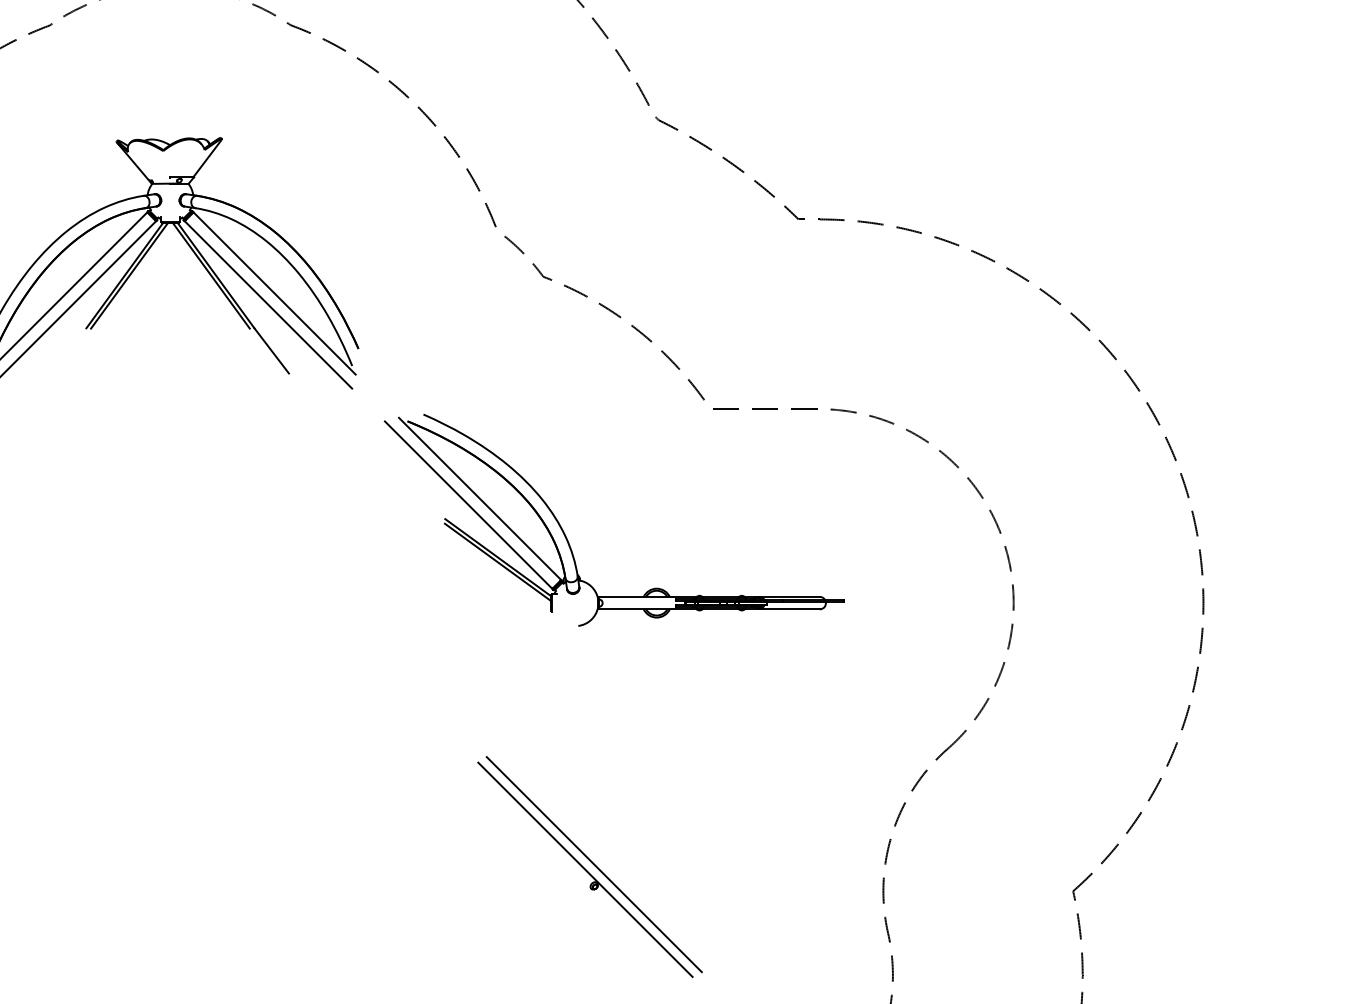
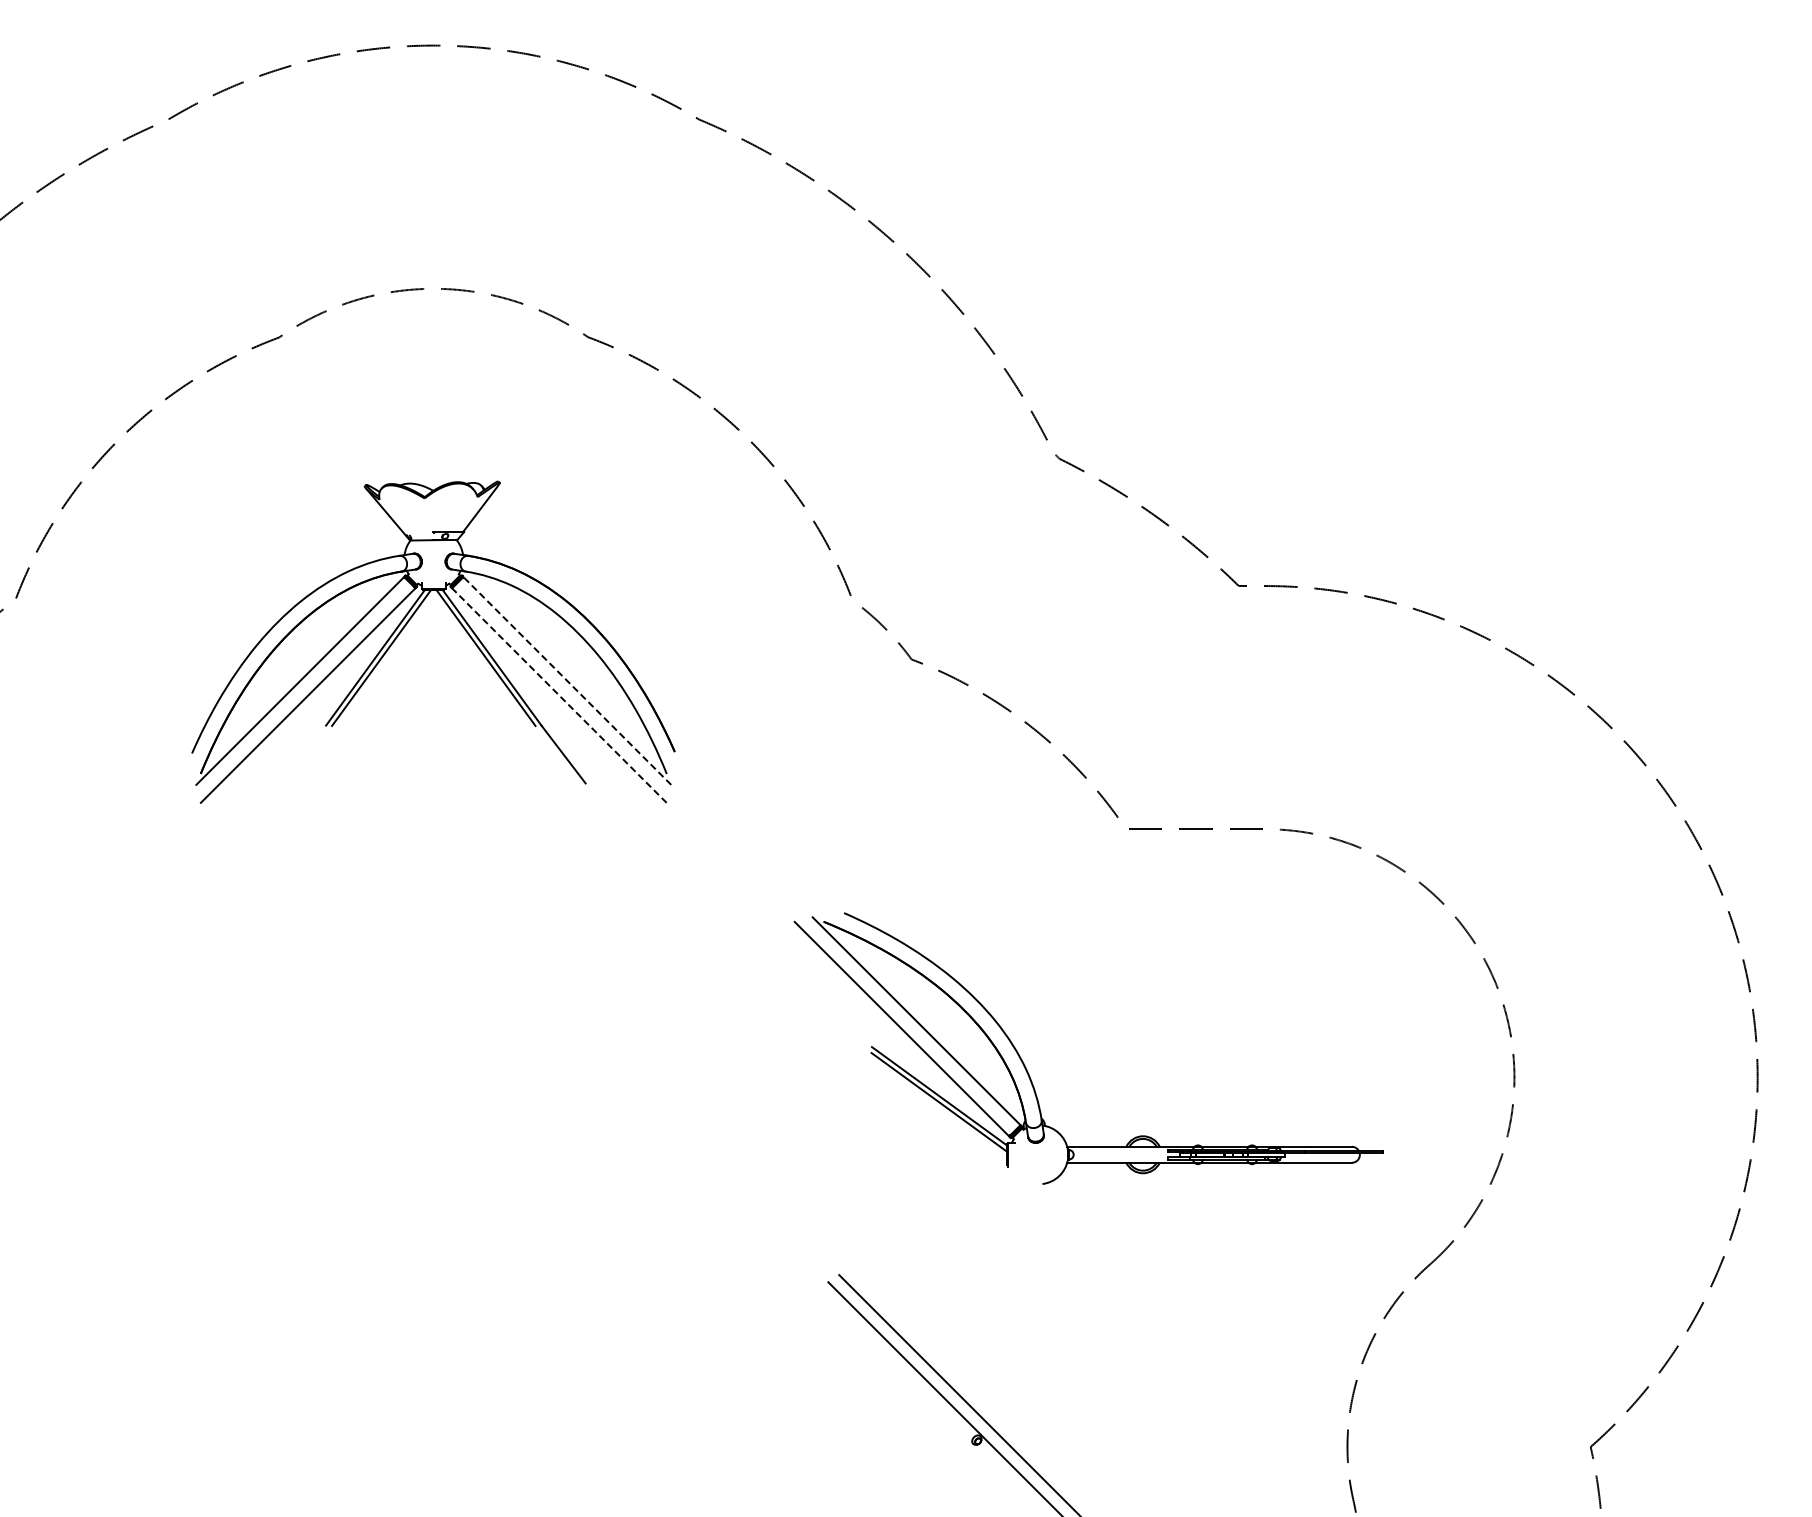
line: (274, 293) -> (567, 680), solid -> dashed
line: (268, 304) -> (559, 695), solid -> dashed
part: (567, 538) -> (1028, 1071), moved

